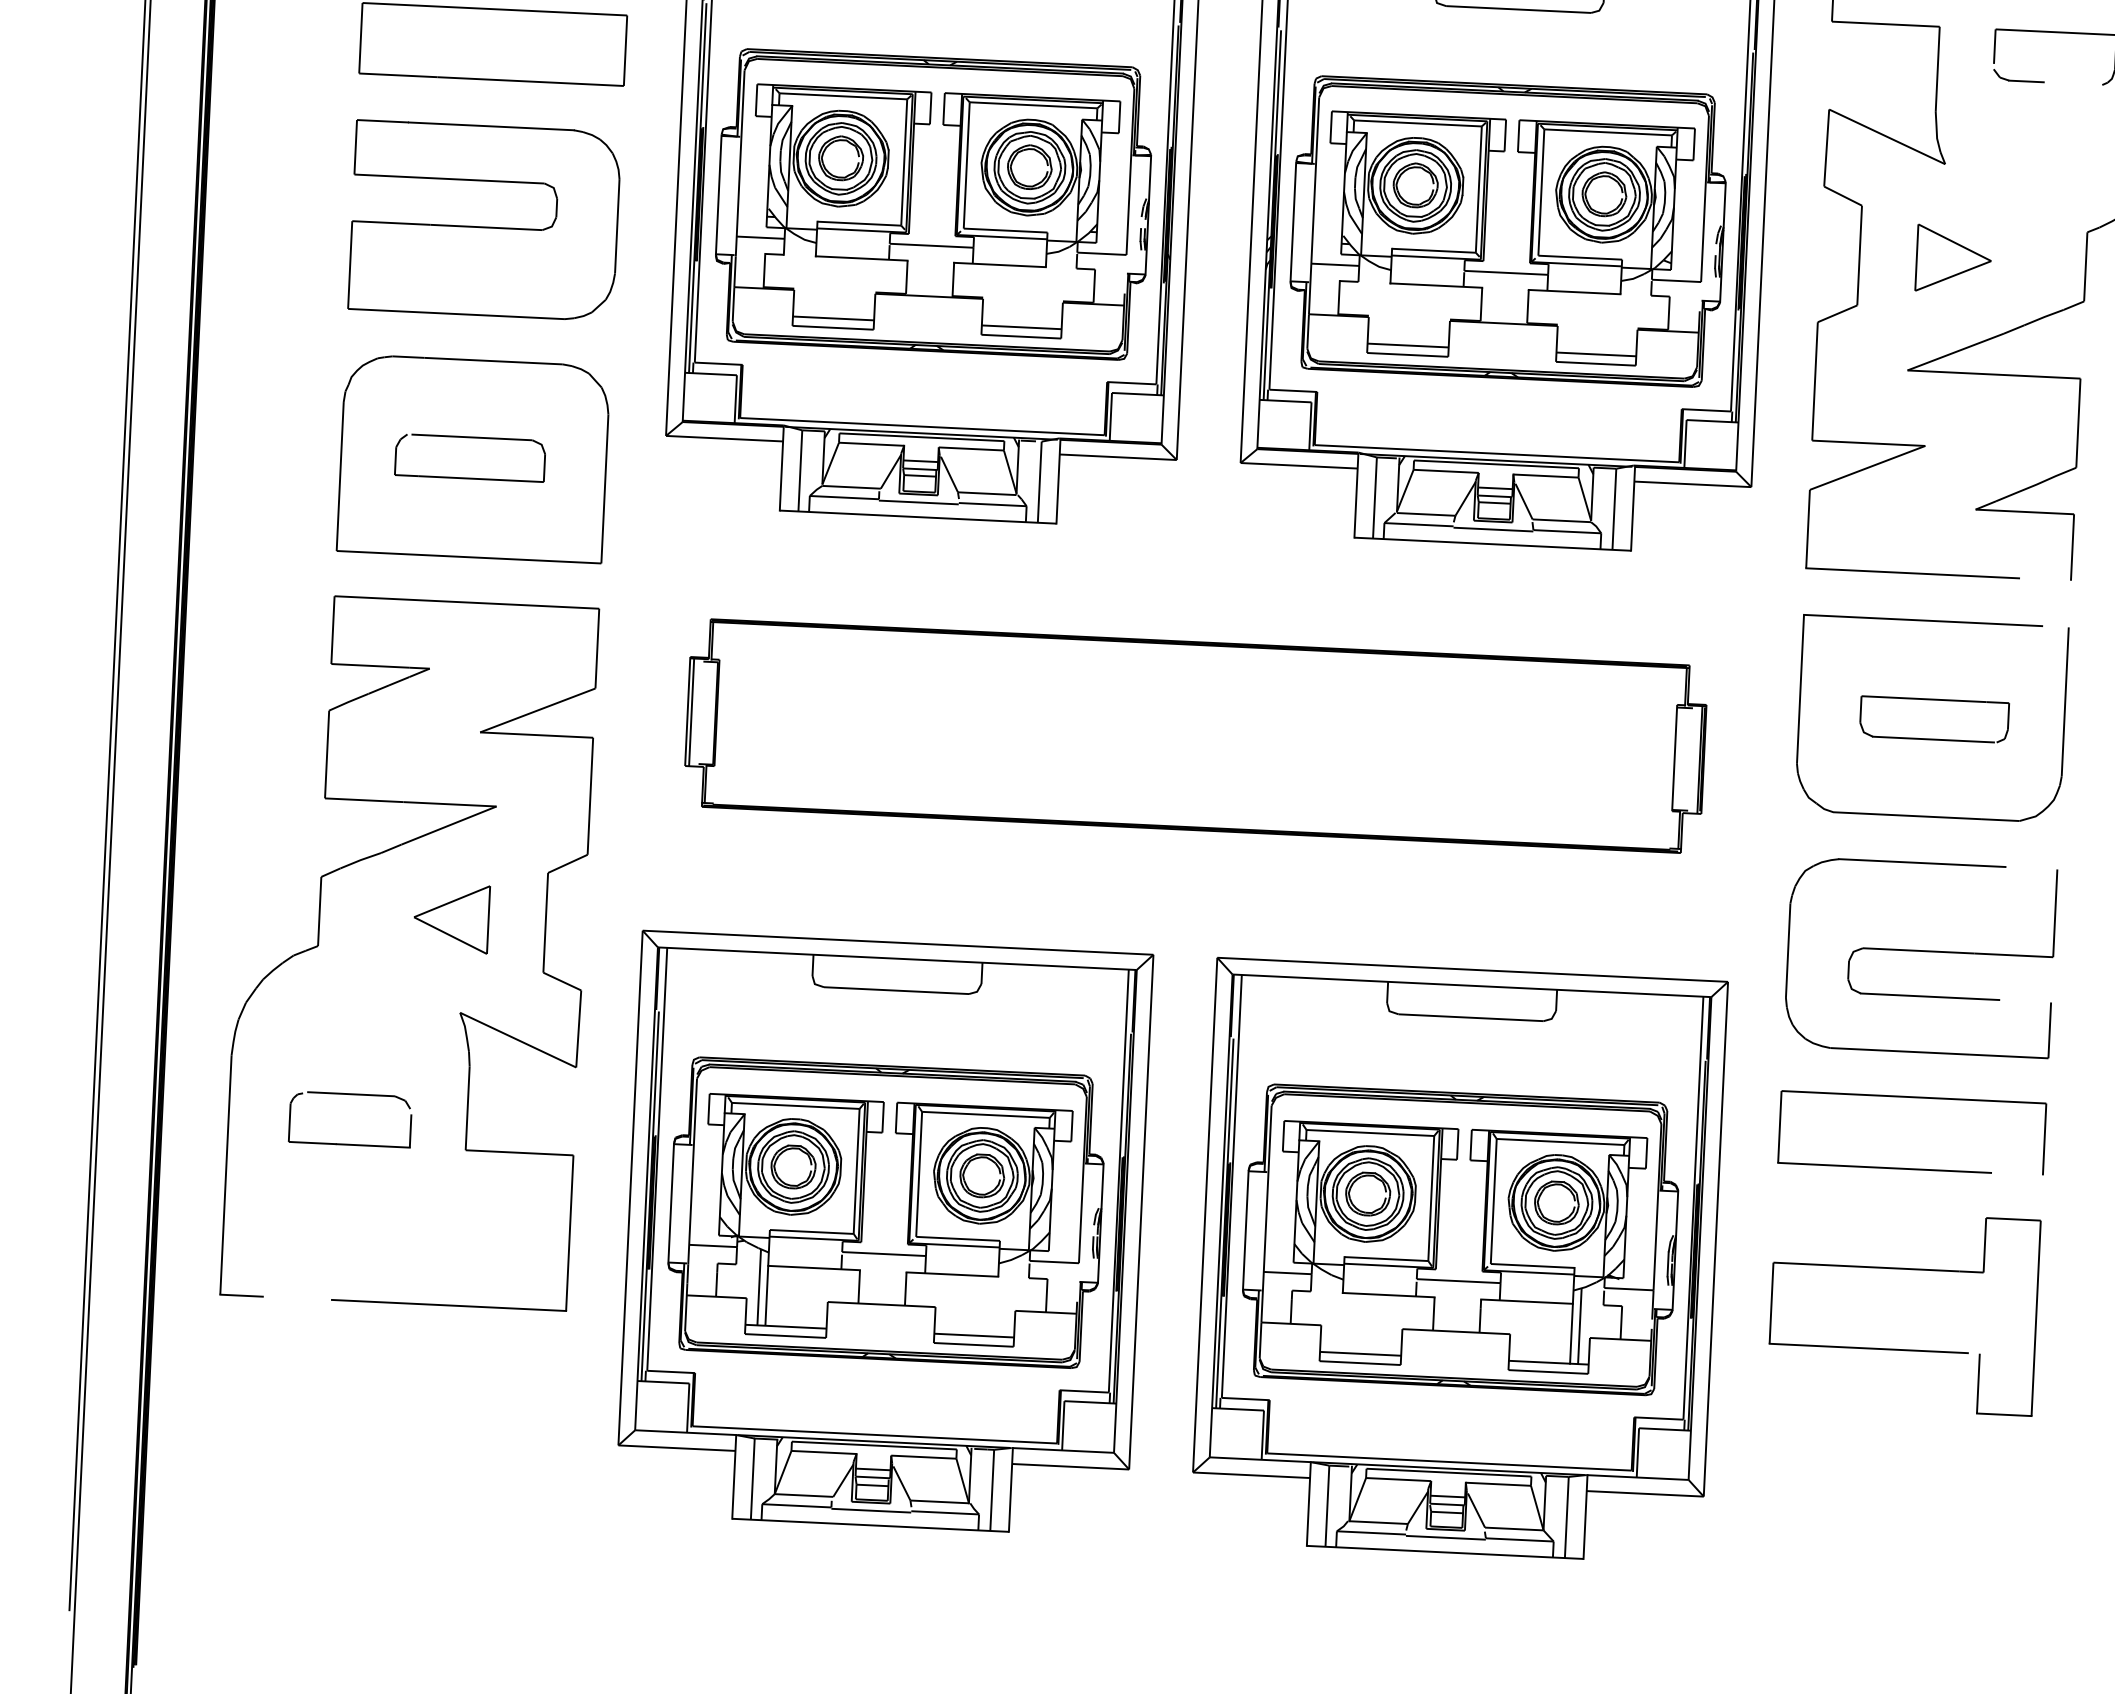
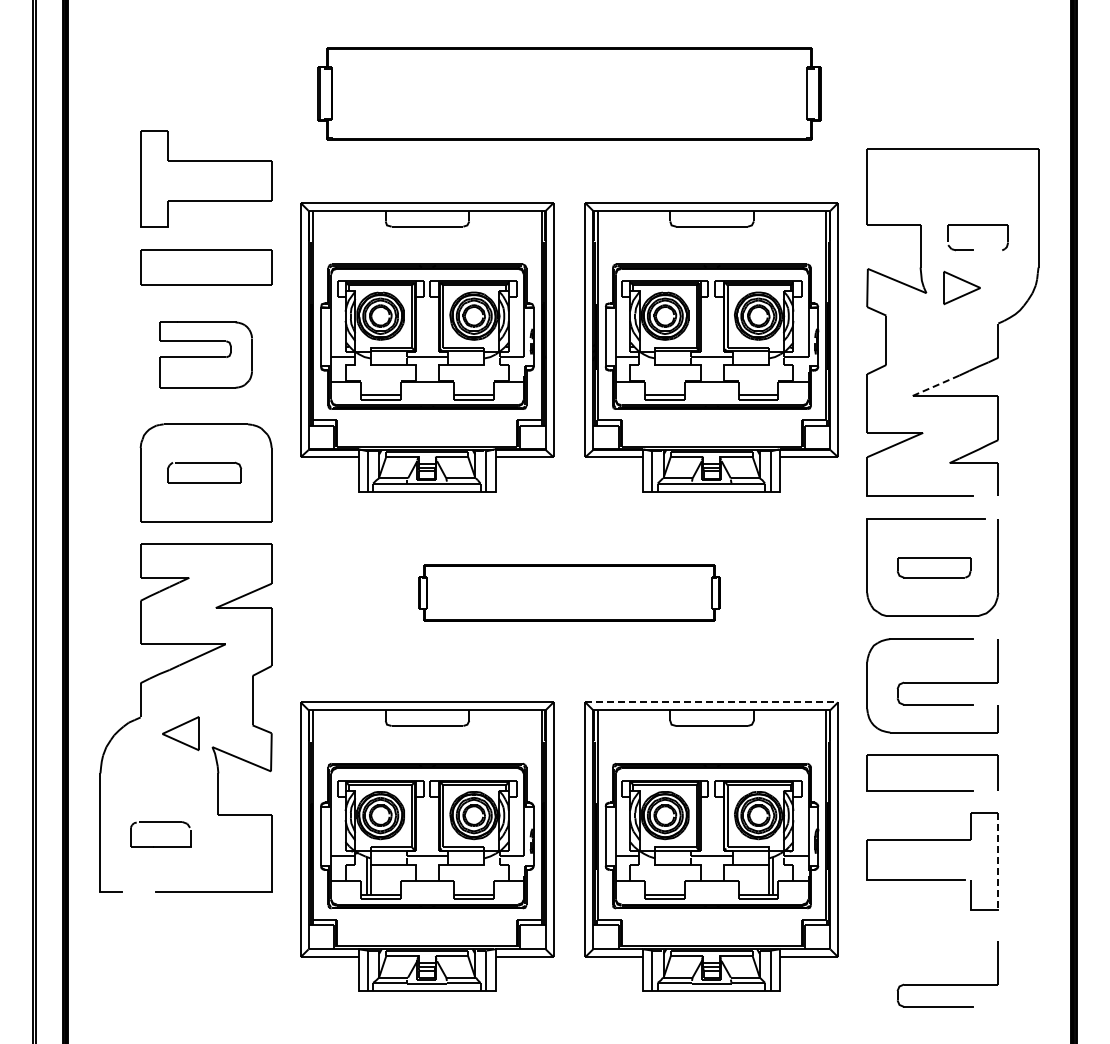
part: (485, 219) -> (206, 354), size x0.7
part: (1952, 258) -> (961, 287), moved
line: (1956, 351) -> (936, 385), solid -> dashed
part: (1195, 736) -> (569, 593), size x0.6
part: (450, 918) -> (180, 733), moved
line: (1474, 970) -> (712, 702), solid -> dashed
part: (351, 1095) -> (160, 822), moved
line: (2036, 1318) -> (998, 861), solid -> dashed
part: (1921, 1562) -> (947, 984), added

